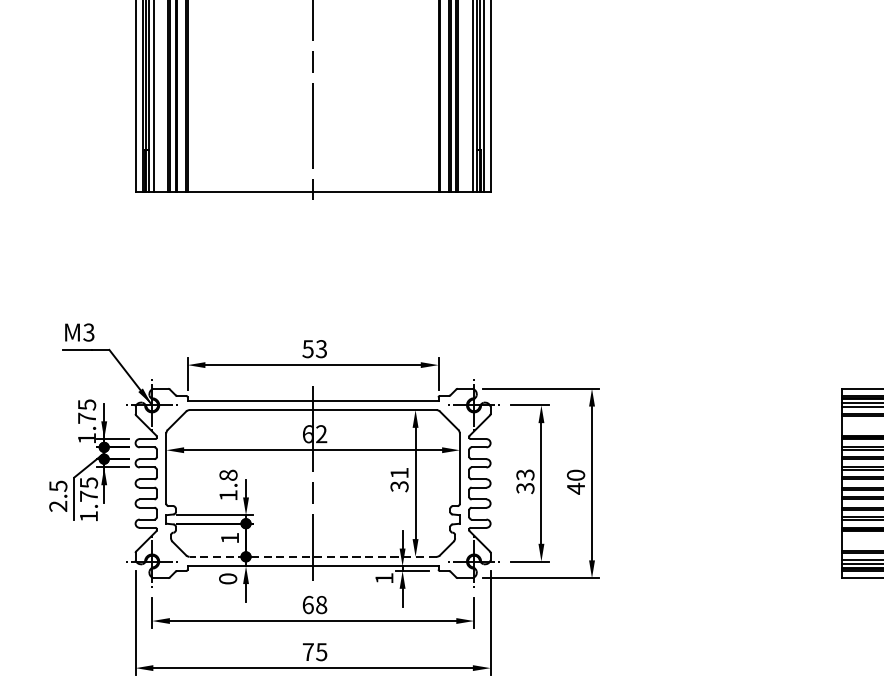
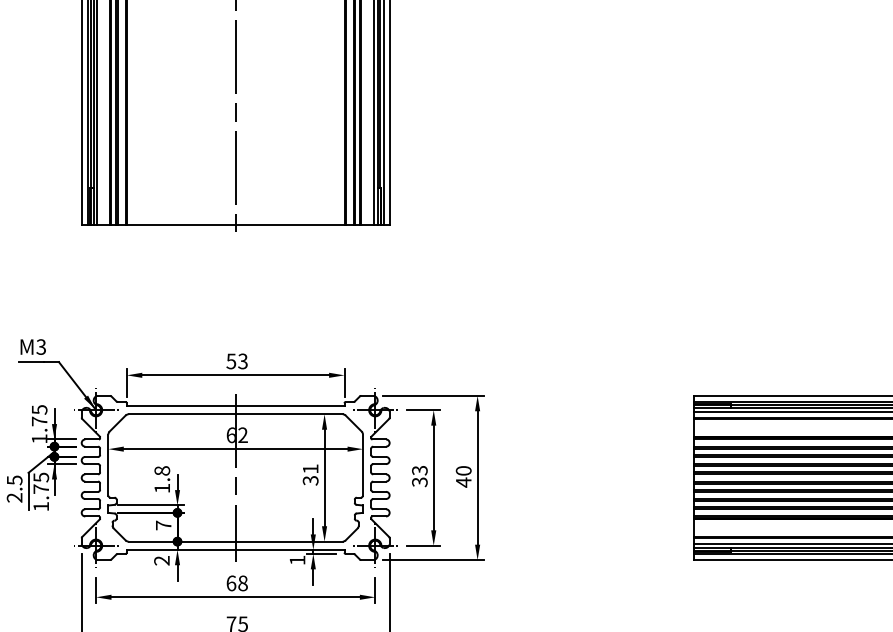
text: (229, 538) -> (163, 525), 1 -> 7
line: (312, 556) -> (235, 541), dashed -> solid
text: (227, 578) -> (161, 560), 0 -> 2

